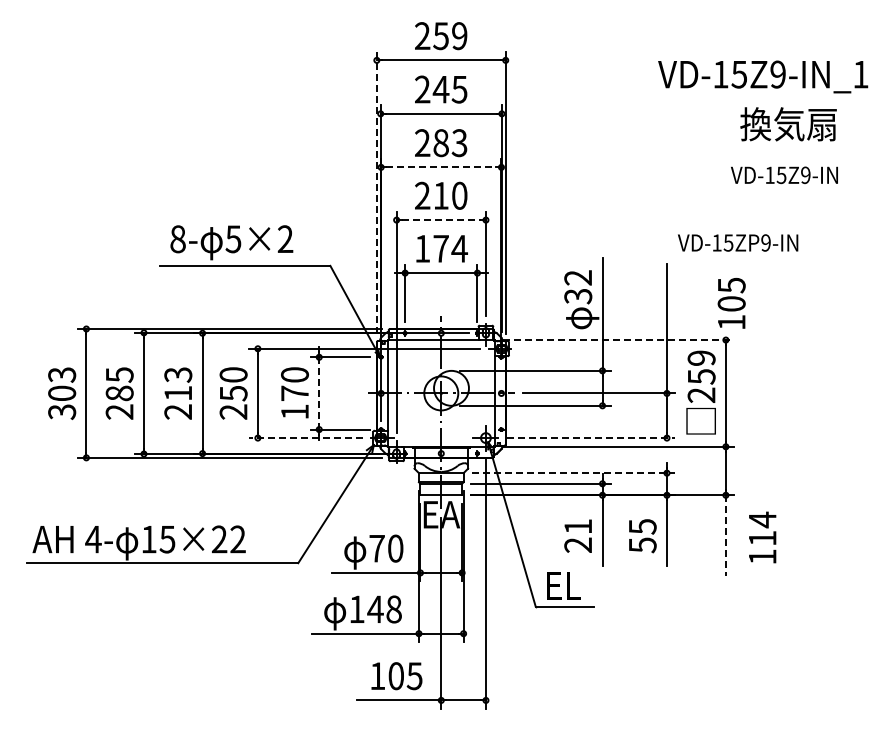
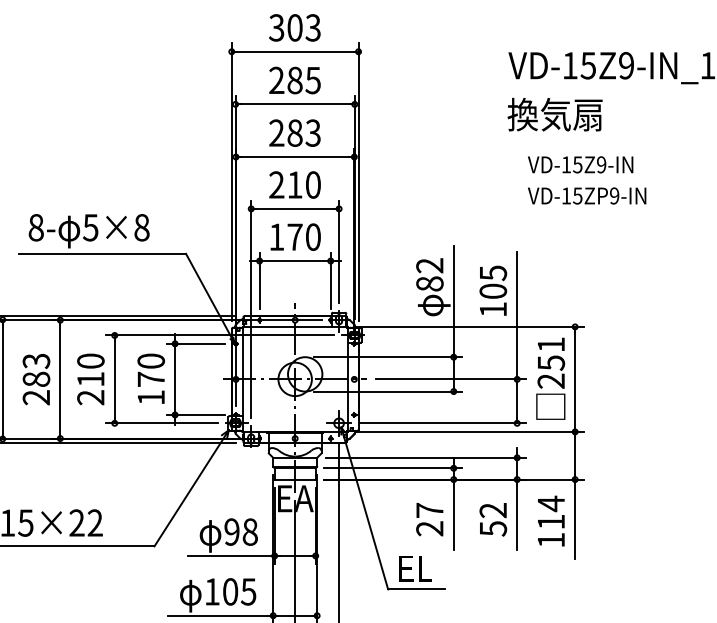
text: (440, 36) -> (294, 28), 259 -> 303
text: (440, 89) -> (294, 80), 245 -> 285
text: (788, 124) -> (555, 114), moved
line: (441, 167) -> (295, 157), dashed -> solid
text: (784, 175) -> (580, 165), moved
line: (376, 192) -> (231, 181), dashed -> solid
line: (441, 220) -> (295, 209), dashed -> solid
text: (285, 239) -> (141, 227), 5×2 -> 5×8
text: (738, 242) -> (587, 195), moved
text: (459, 248) -> (313, 236), 174 -> 170
text: (578, 296) -> (430, 284), 32 -> 82
text: (731, 303) -> (493, 290), moved
line: (618, 340) -> (469, 327), dashed -> solid
text: (701, 357) -> (551, 344), 259 -> 251
text: (178, 393) -> (36, 379), 213 -> 283
text: (233, 393) -> (90, 379), 250 -> 210
line: (319, 393) -> (175, 379), dashed -> solid
line: (306, 438) -> (162, 423), dashed -> solid
line: (591, 438) -> (442, 423), dashed -> solid
line: (573, 473) -> (425, 458), dashed -> solid
text: (577, 526) -> (429, 510), 21 -> 27
text: (642, 526) -> (493, 510), 55 -> 52
line: (725, 535) -> (574, 519), dashed -> solid
text: (762, 537) -> (551, 521), moved
text: (386, 548) -> (241, 531), 70 -> 98
text: (384, 609) -> (239, 591), 148 -> 105

